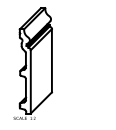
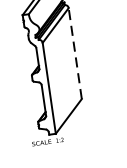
line: (51, 60) -> (74, 53), solid -> dashed

